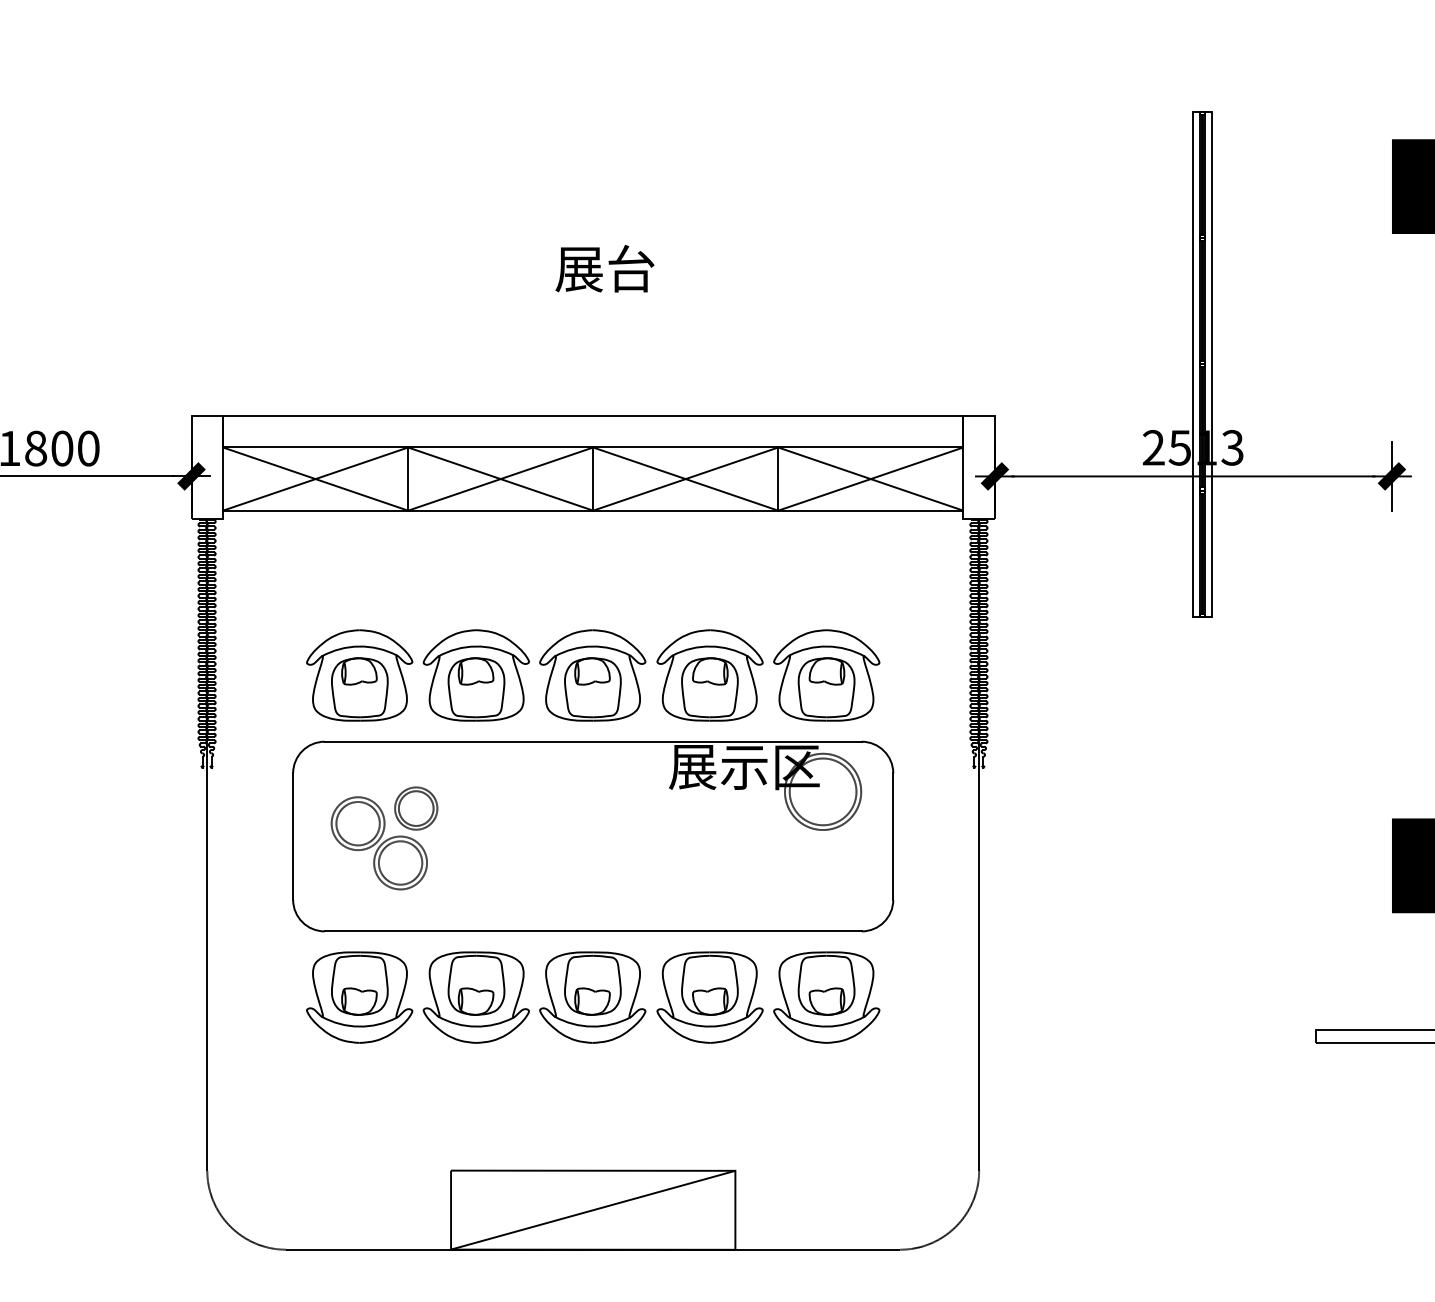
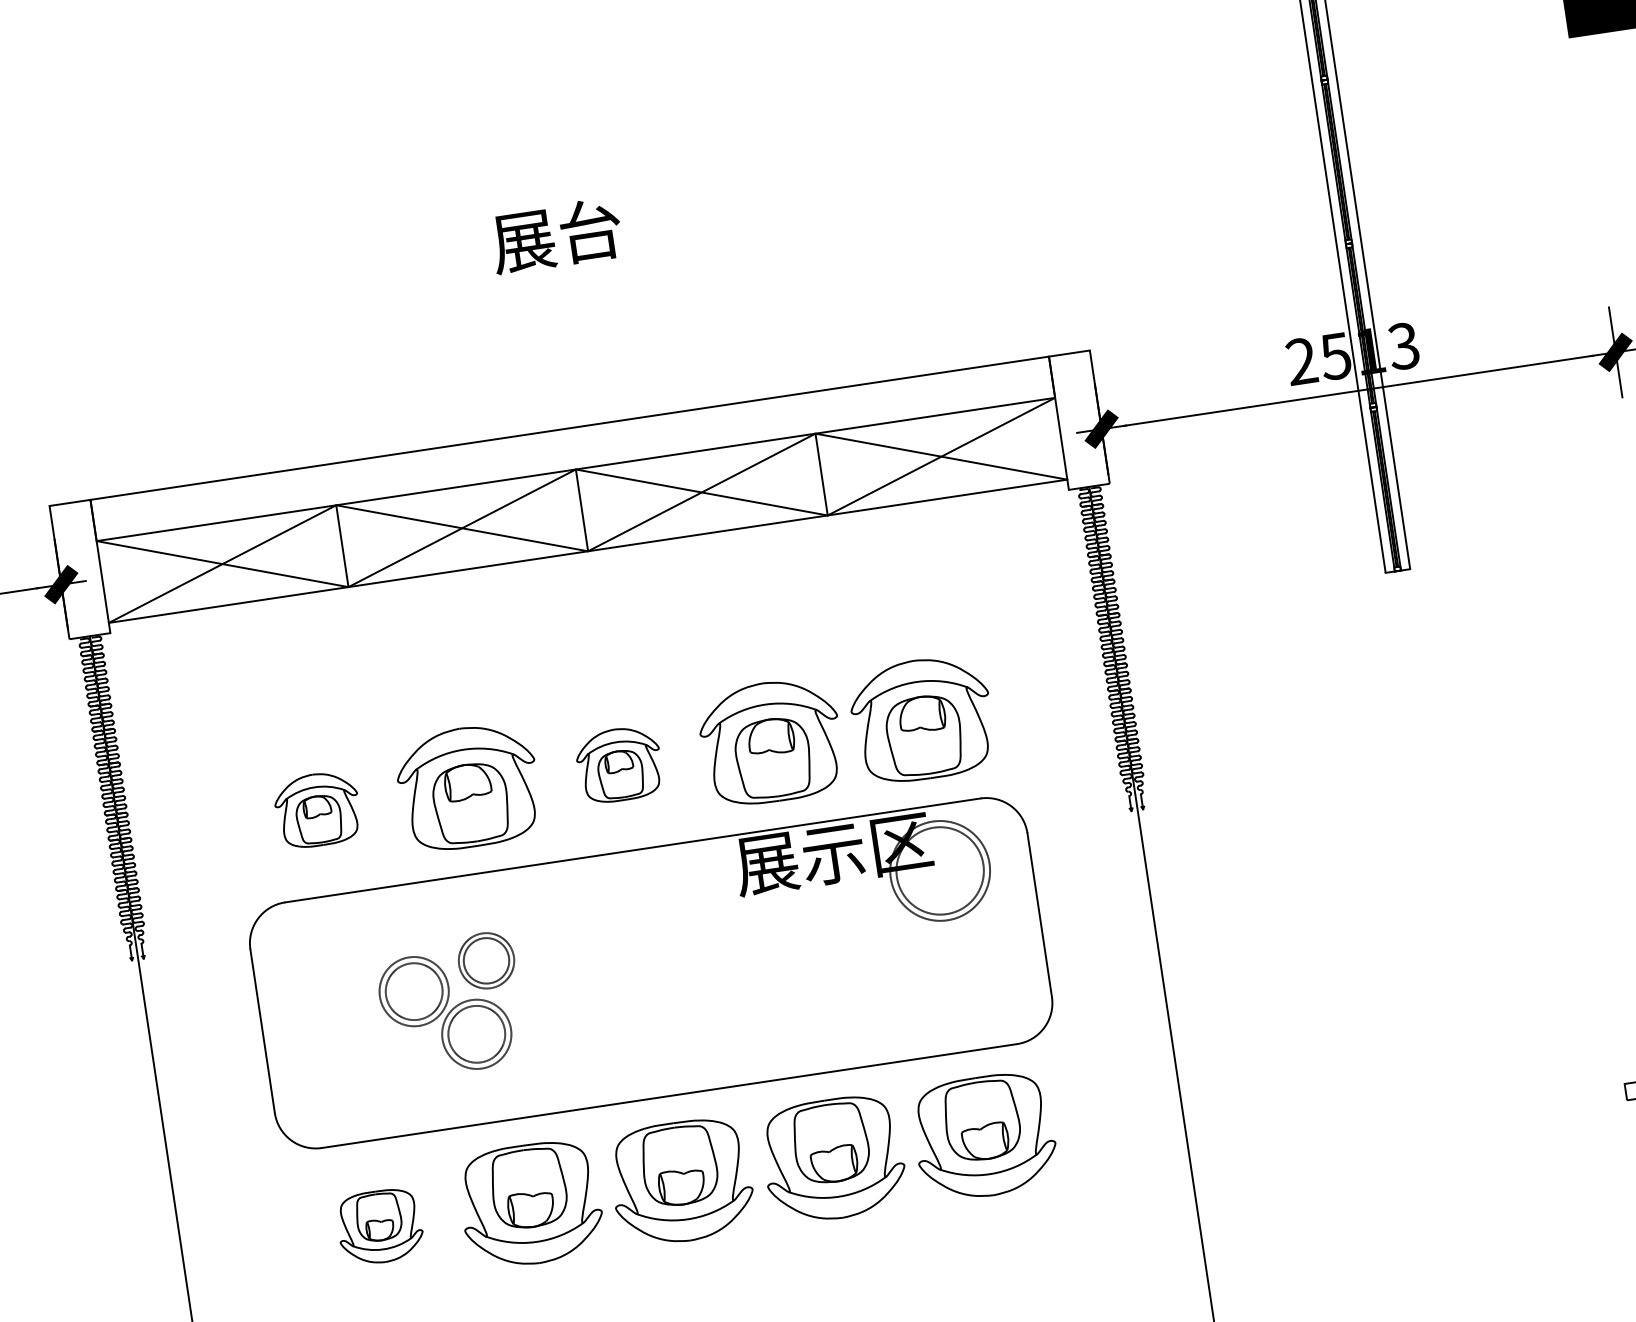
part: (359, 675) -> (317, 809), size x0.6
part: (592, 675) -> (619, 764), size x0.6
part: (384, 838) -> (451, 1005), moved
part: (359, 997) -> (379, 1226), size x0.6

